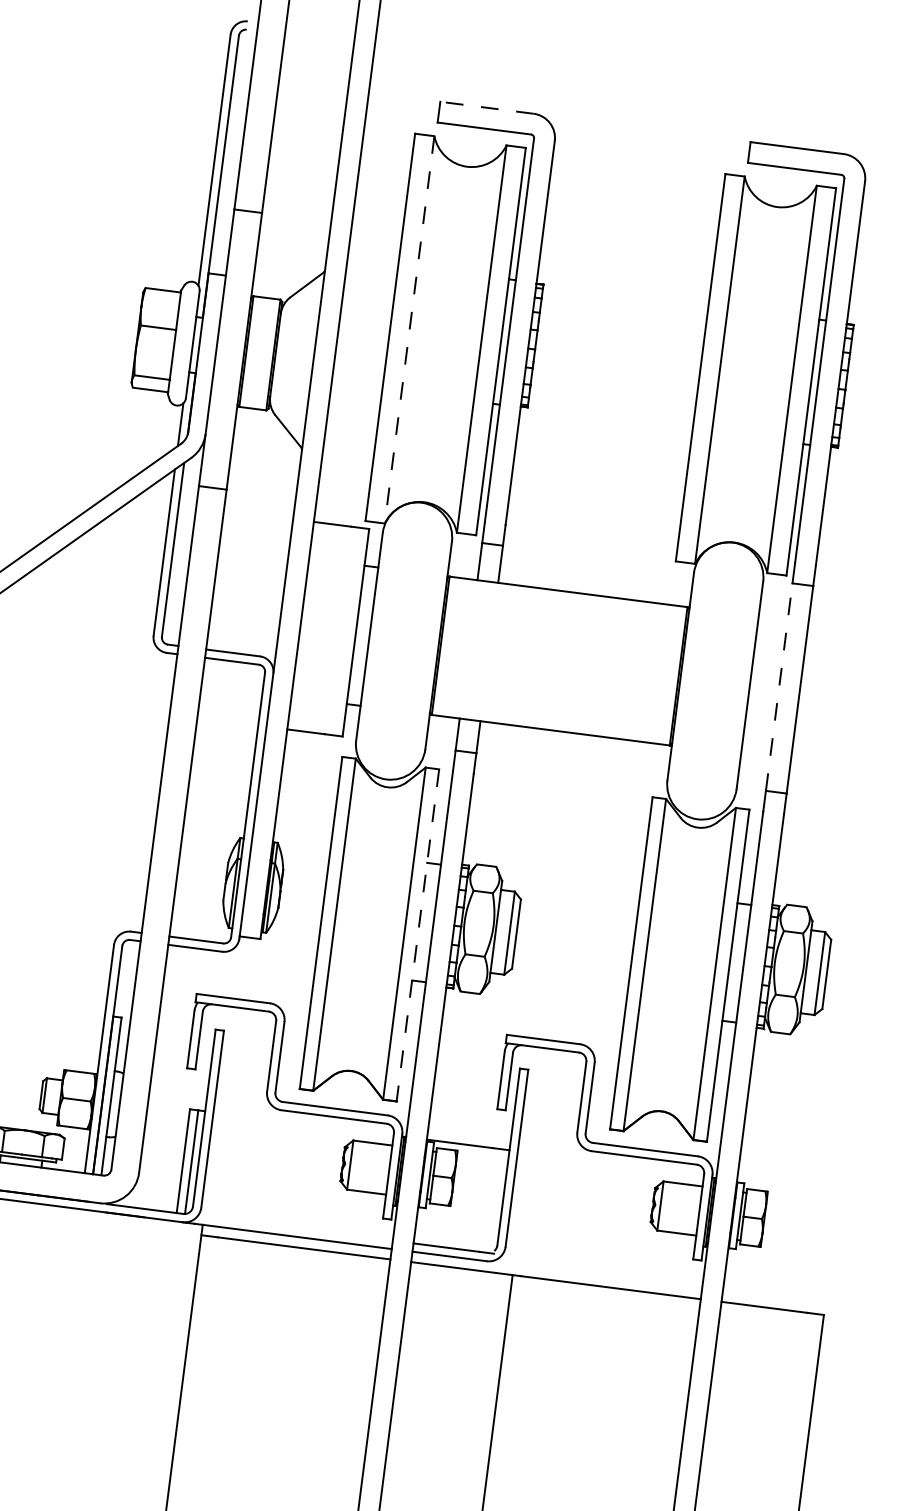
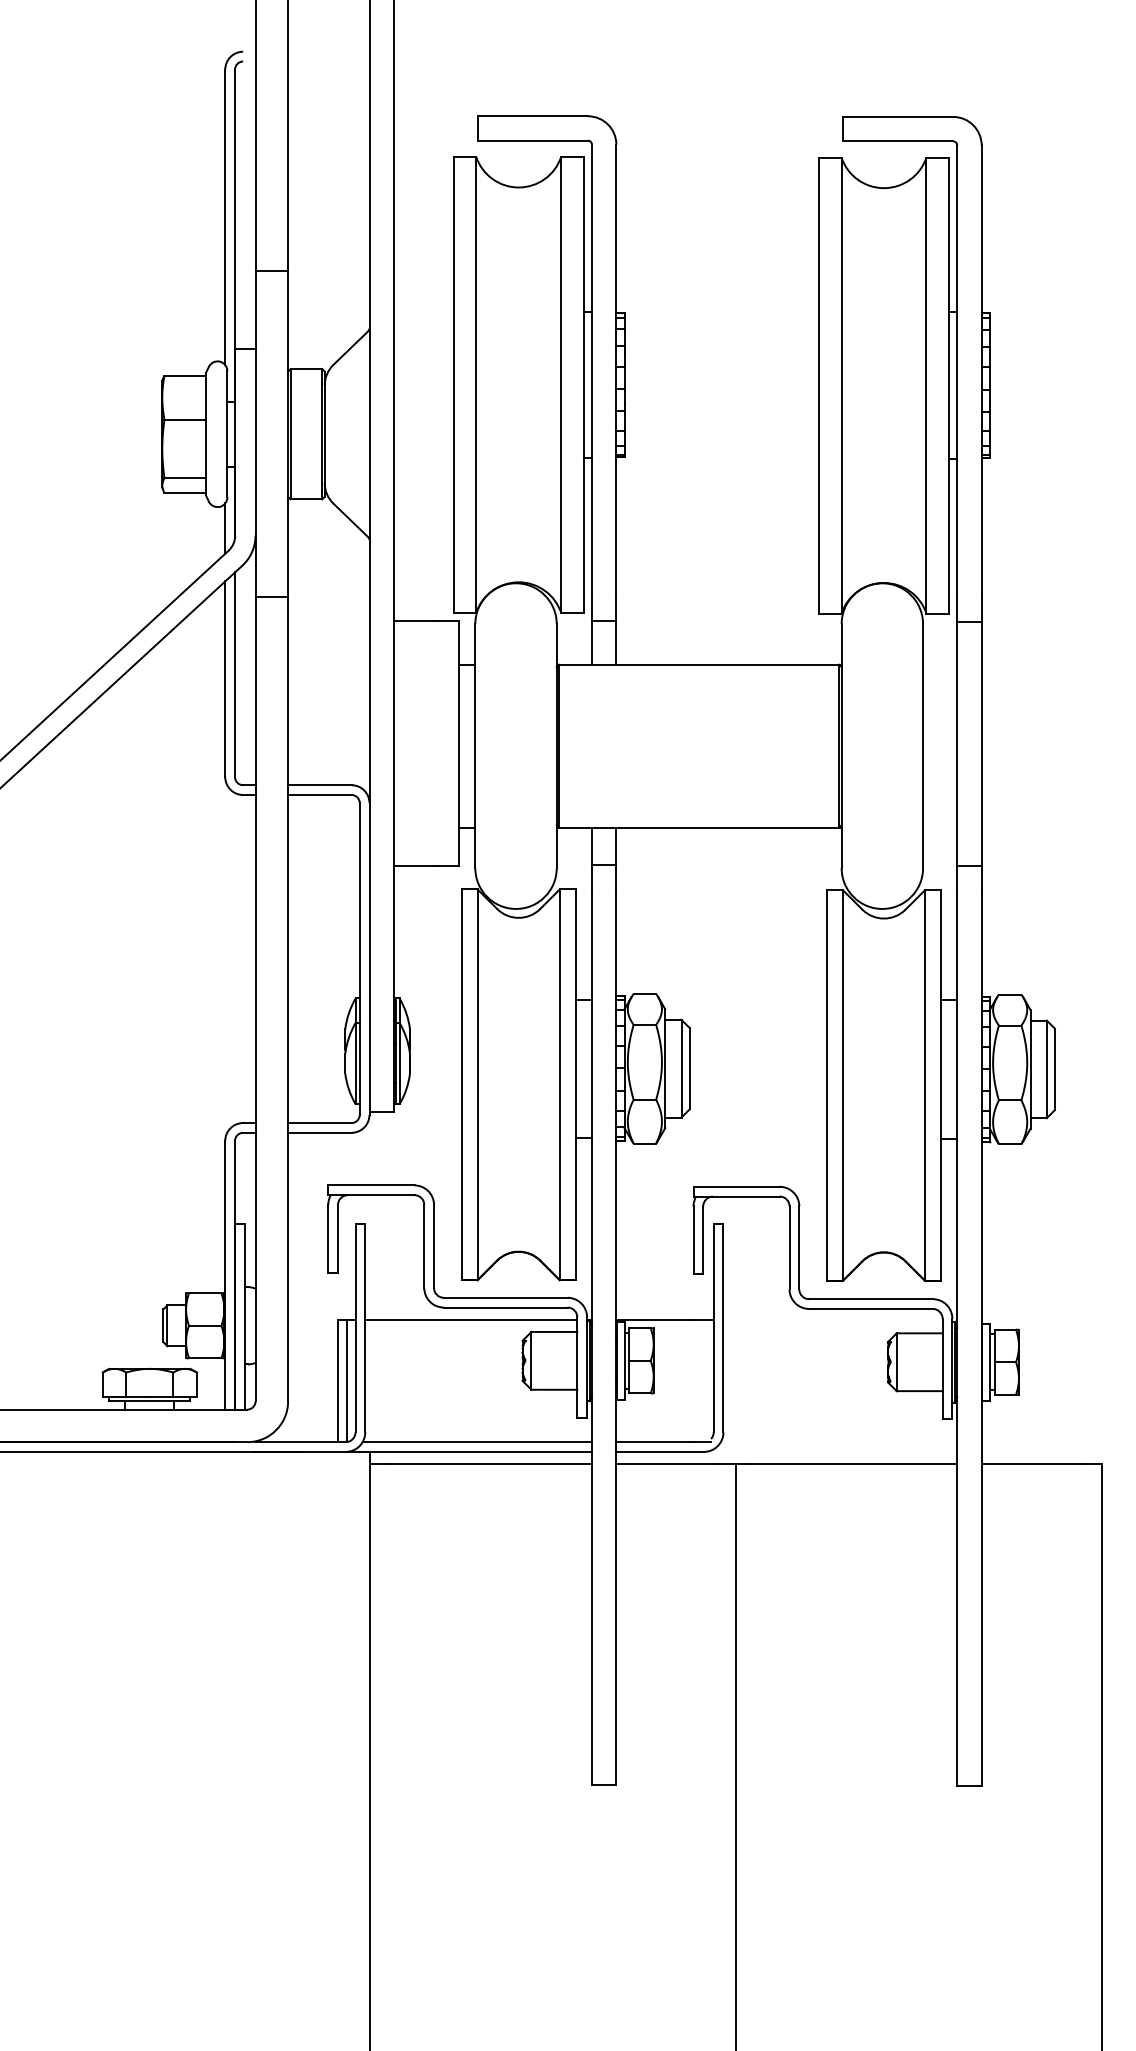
line: (486, 107) -> (532, 116), dashed -> solid
line: (409, 329) -> (476, 384), dashed -> solid
line: (779, 686) -> (957, 743), dashed -> solid
line: (417, 935) -> (575, 1085), dashed -> solid
line: (303, 1124) -> (471, 1320), added
line: (294, 1228) -> (476, 1442), added

